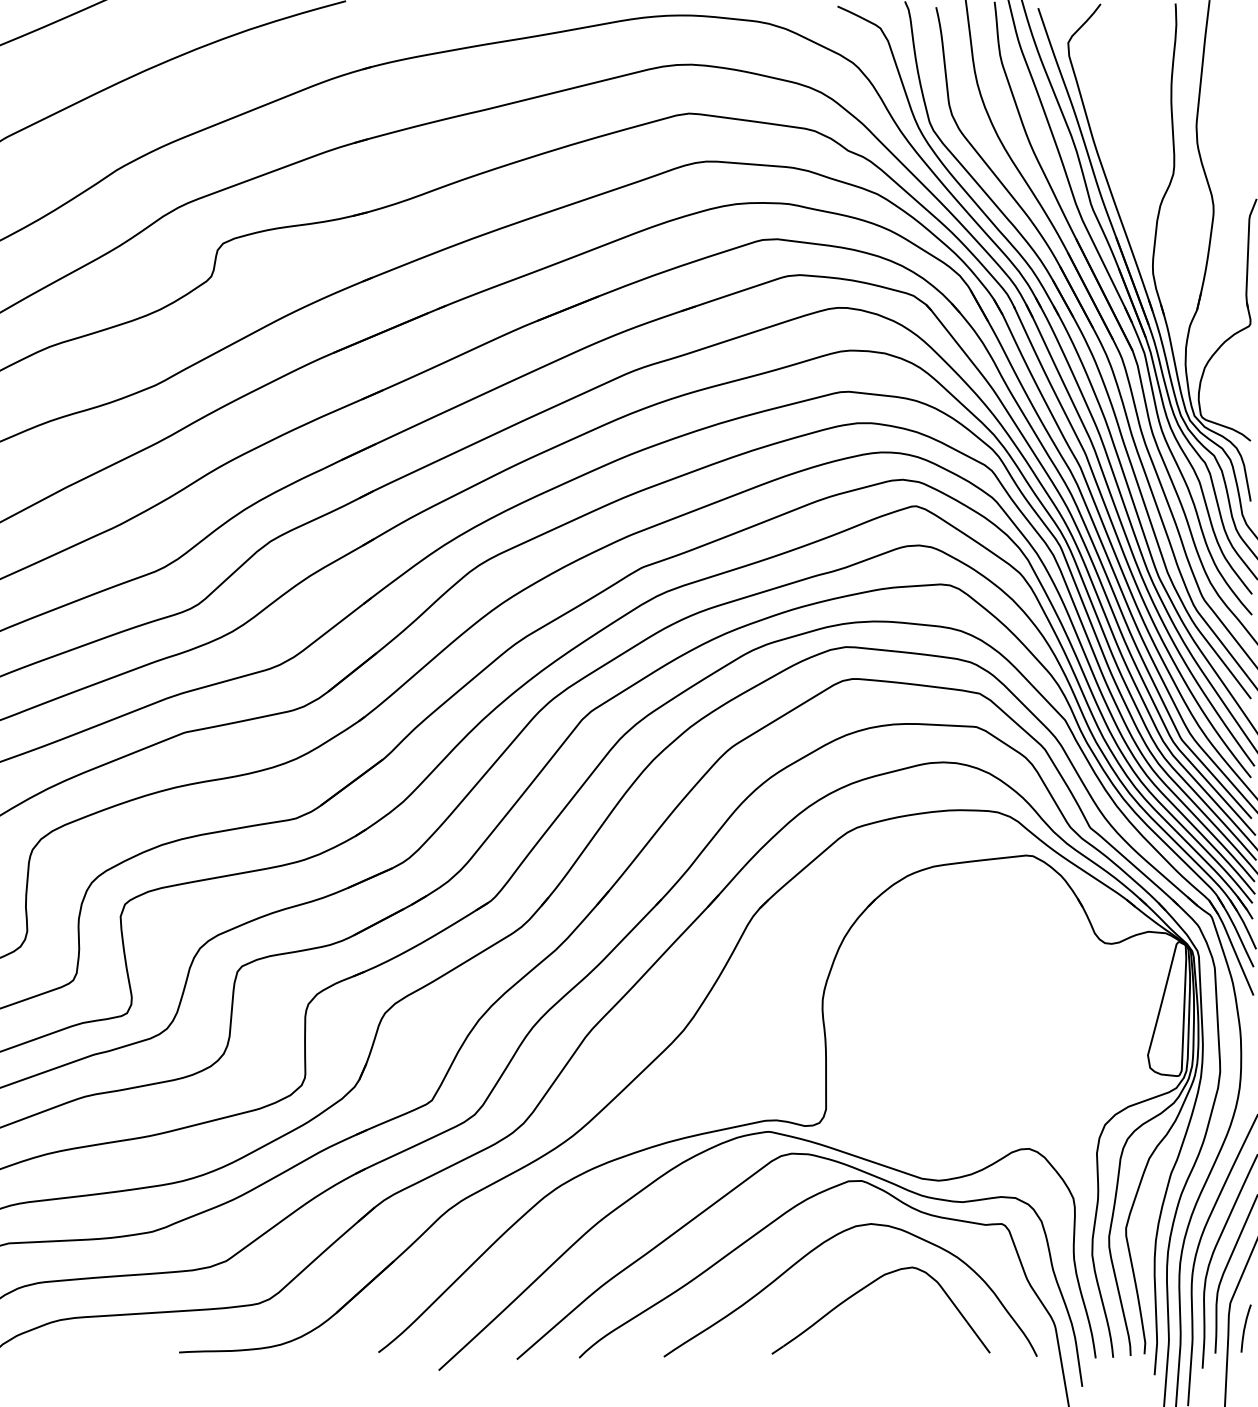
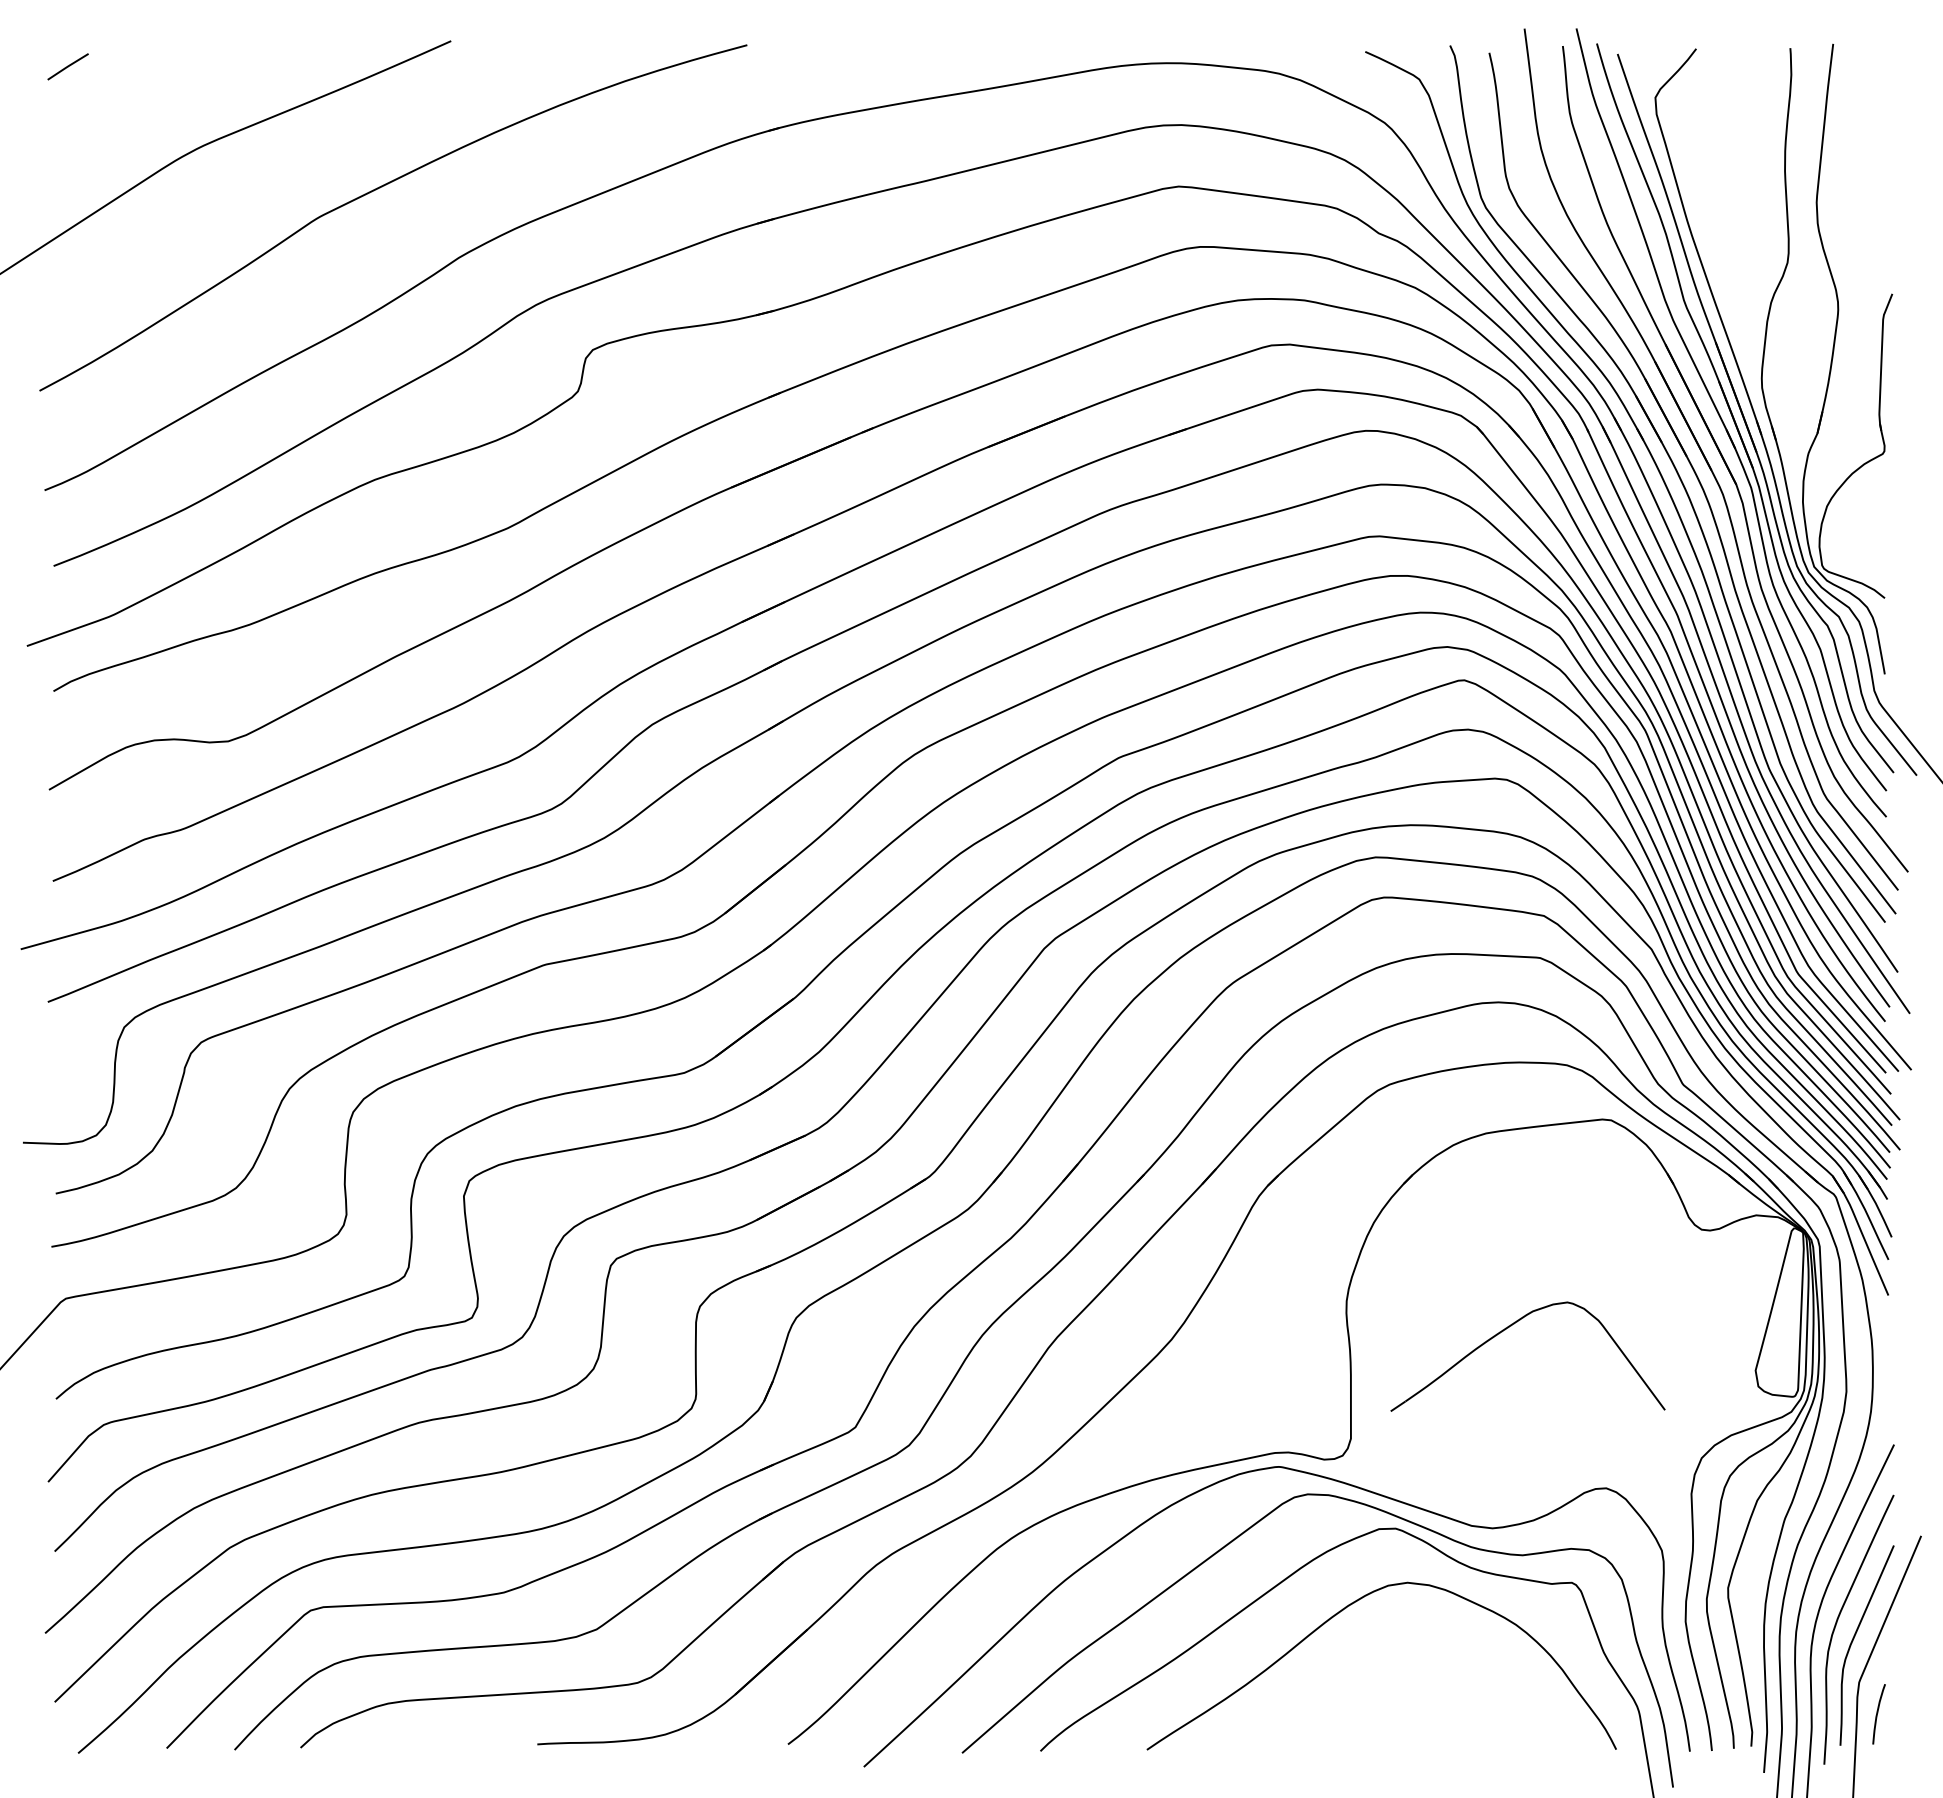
part: (865, 1288) -> (1508, 1328), moved

